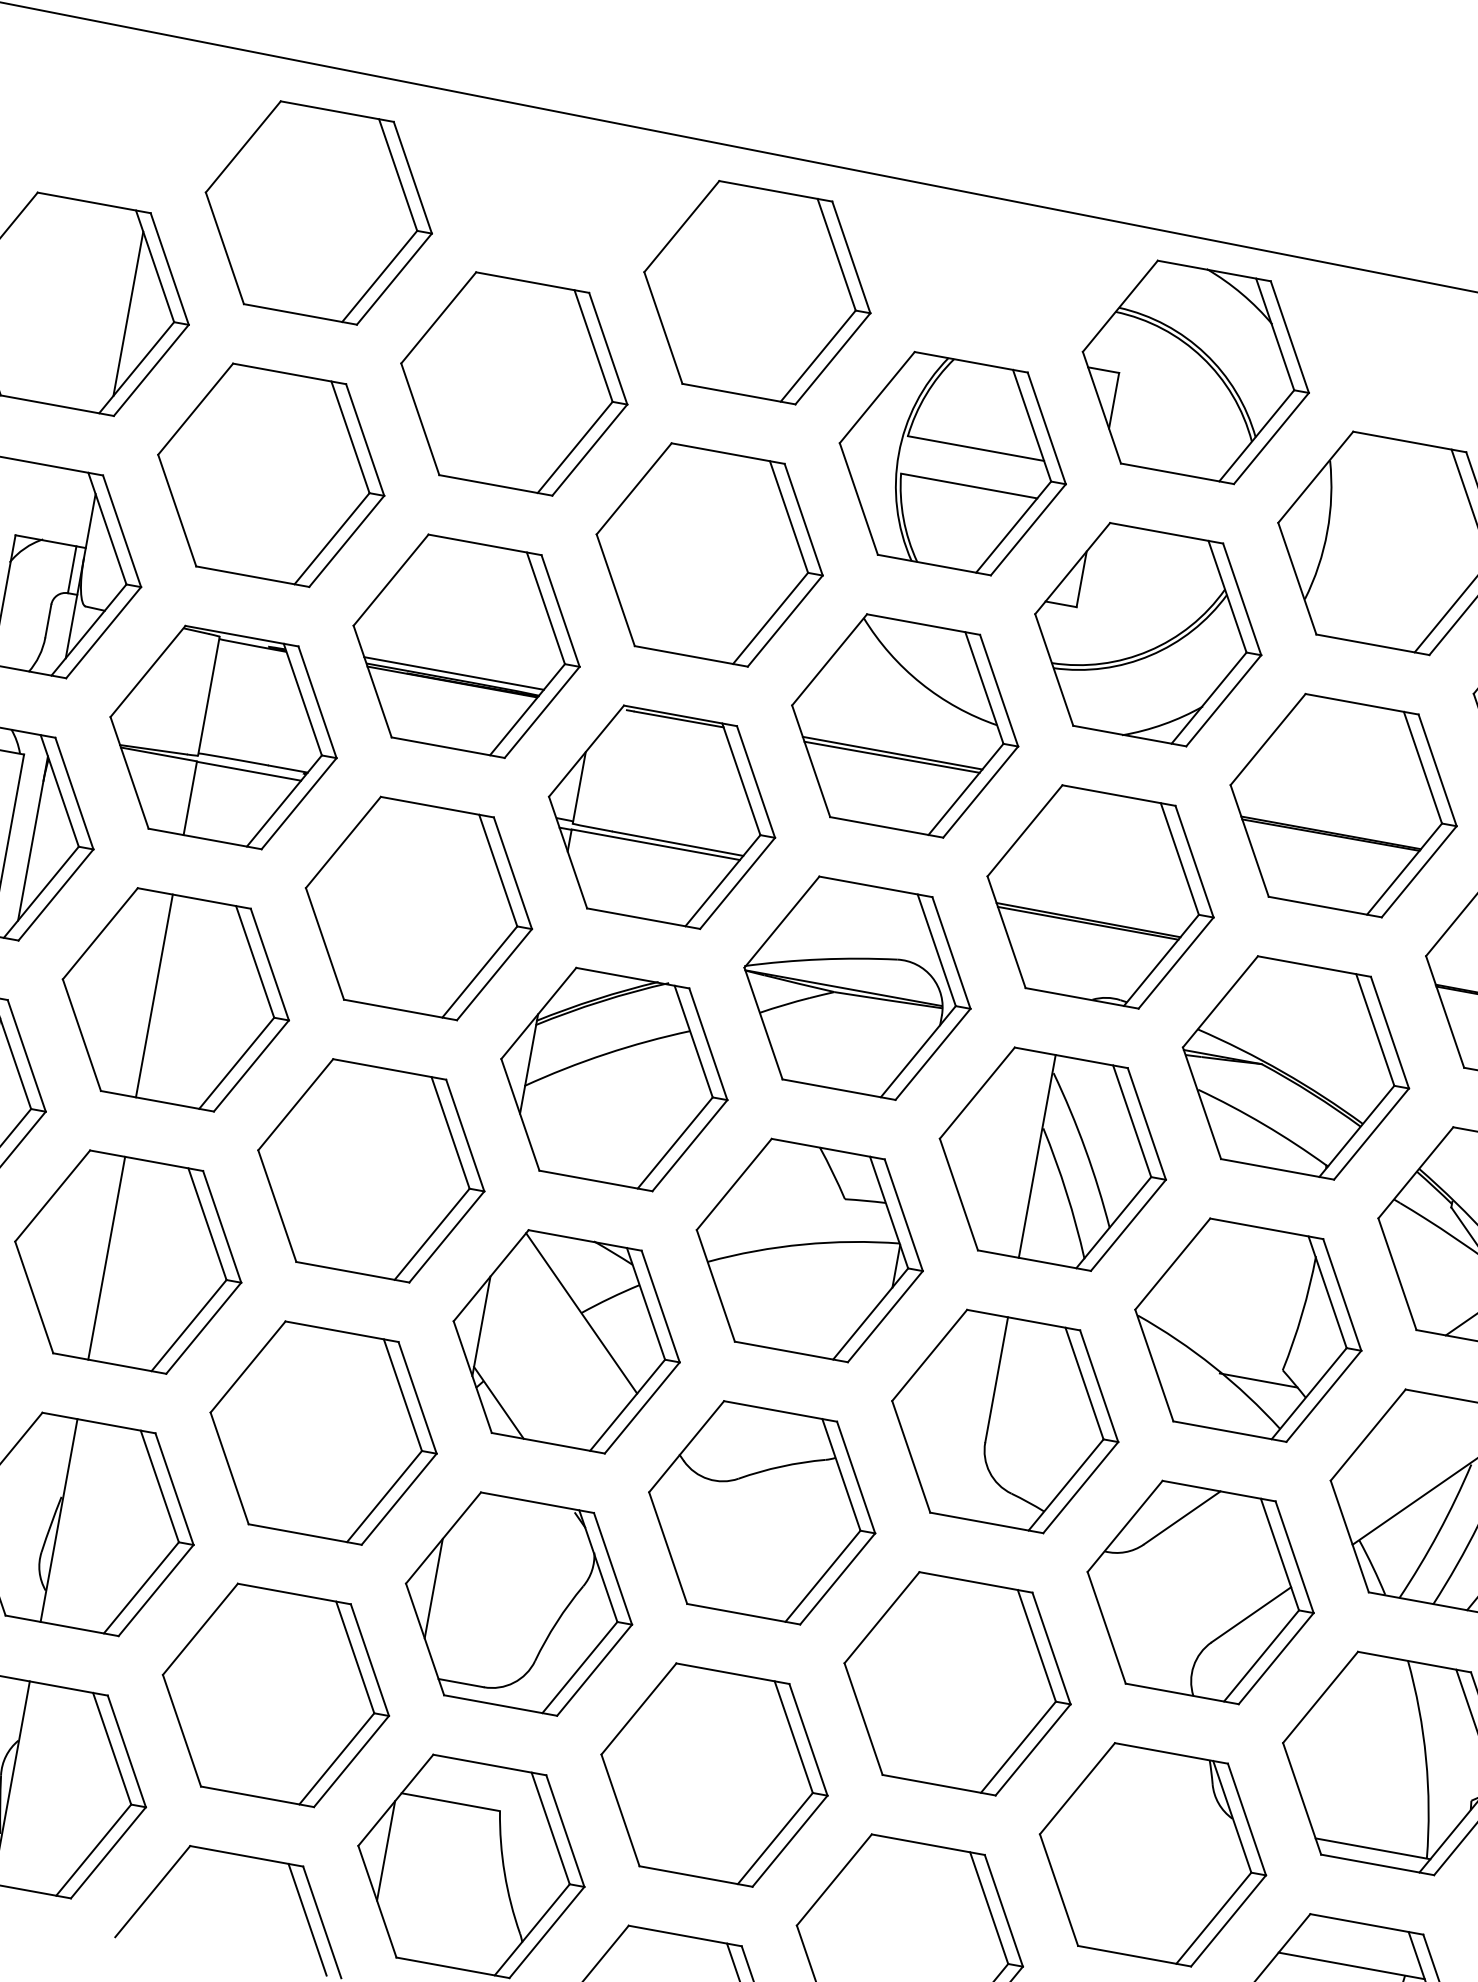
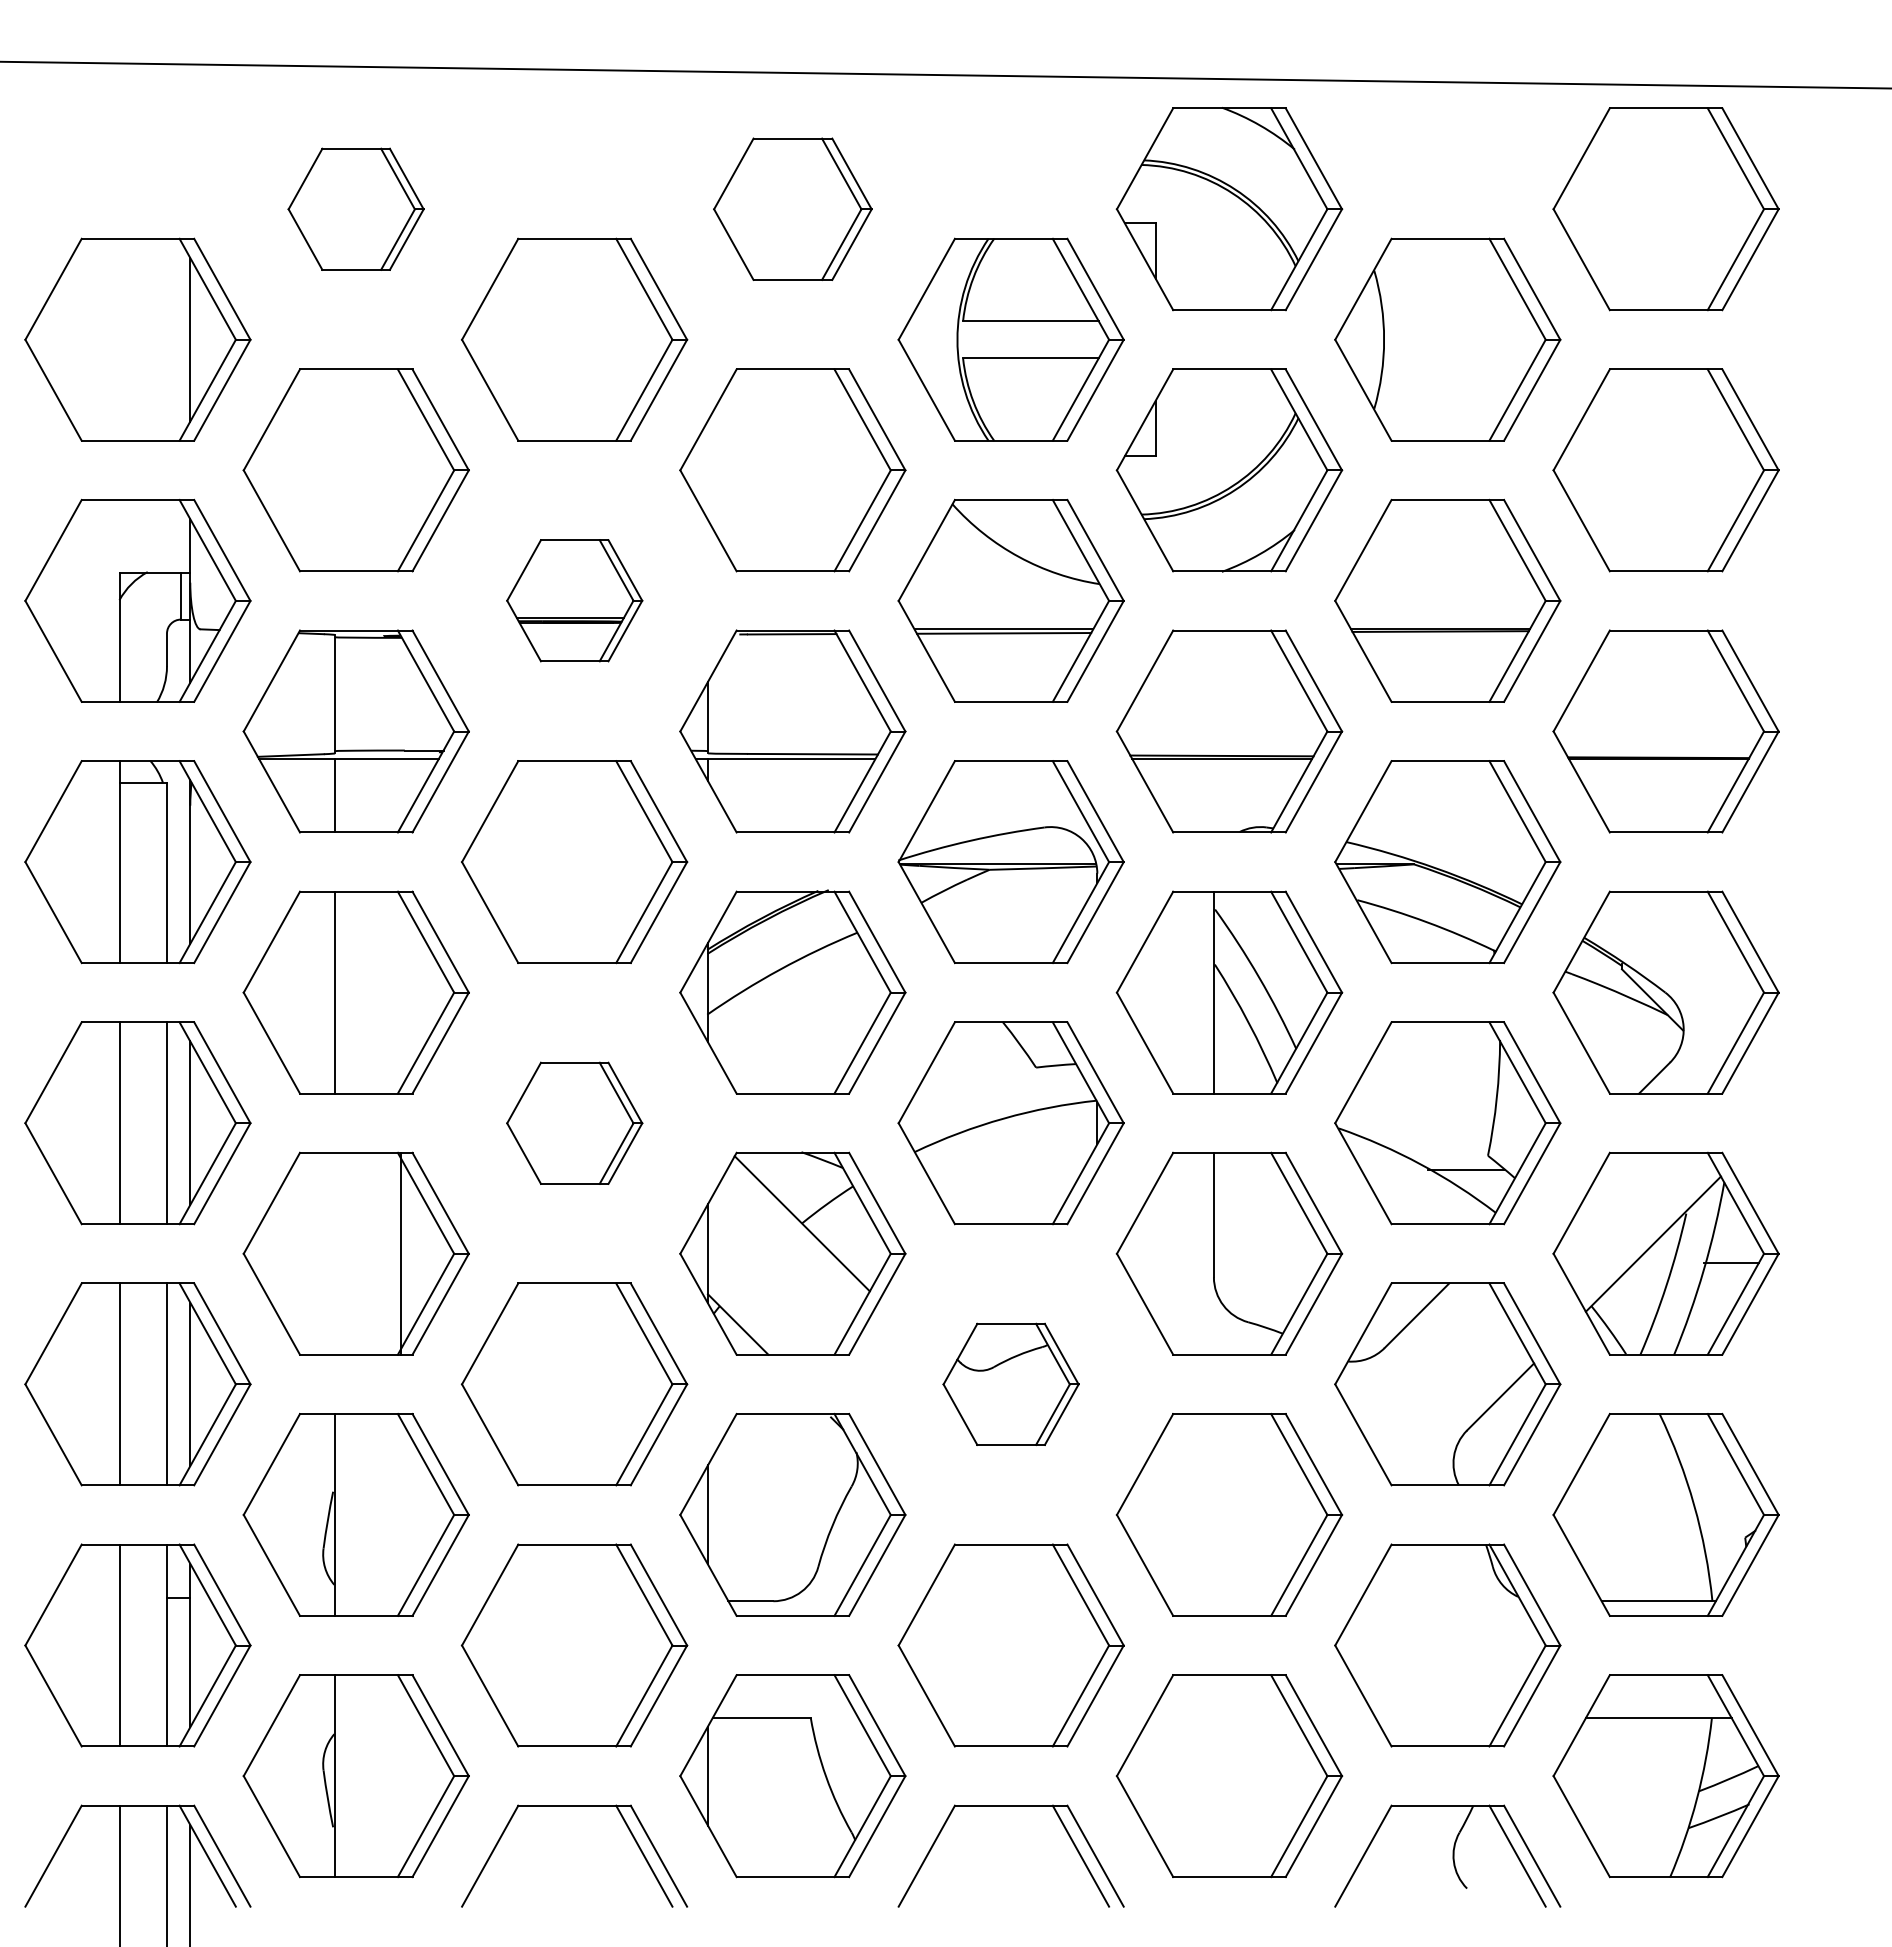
part: (318, 213) -> (355, 209), size x0.6
part: (756, 292) -> (792, 209), size x0.7
part: (466, 645) -> (574, 600), size x0.6
part: (371, 1171) -> (574, 1123), size x0.6
line: (106, 1257) -> (400, 1253), moved
part: (761, 1512) -> (1010, 1384), size x0.6

